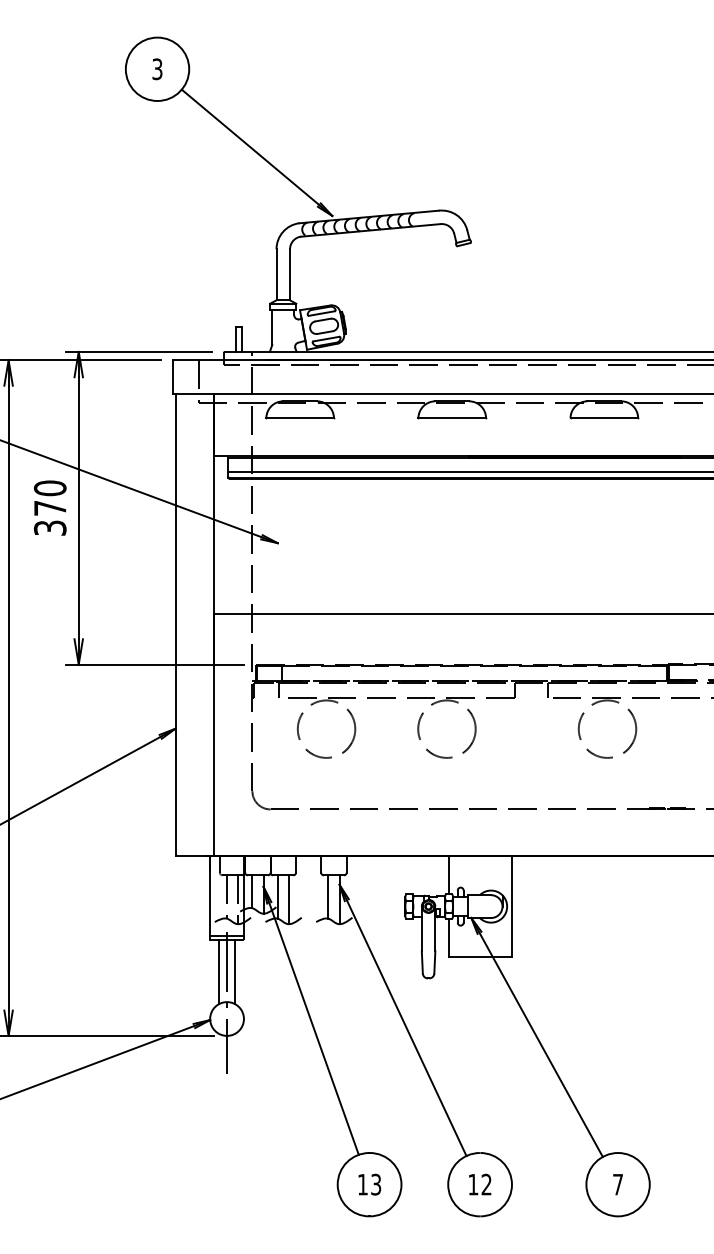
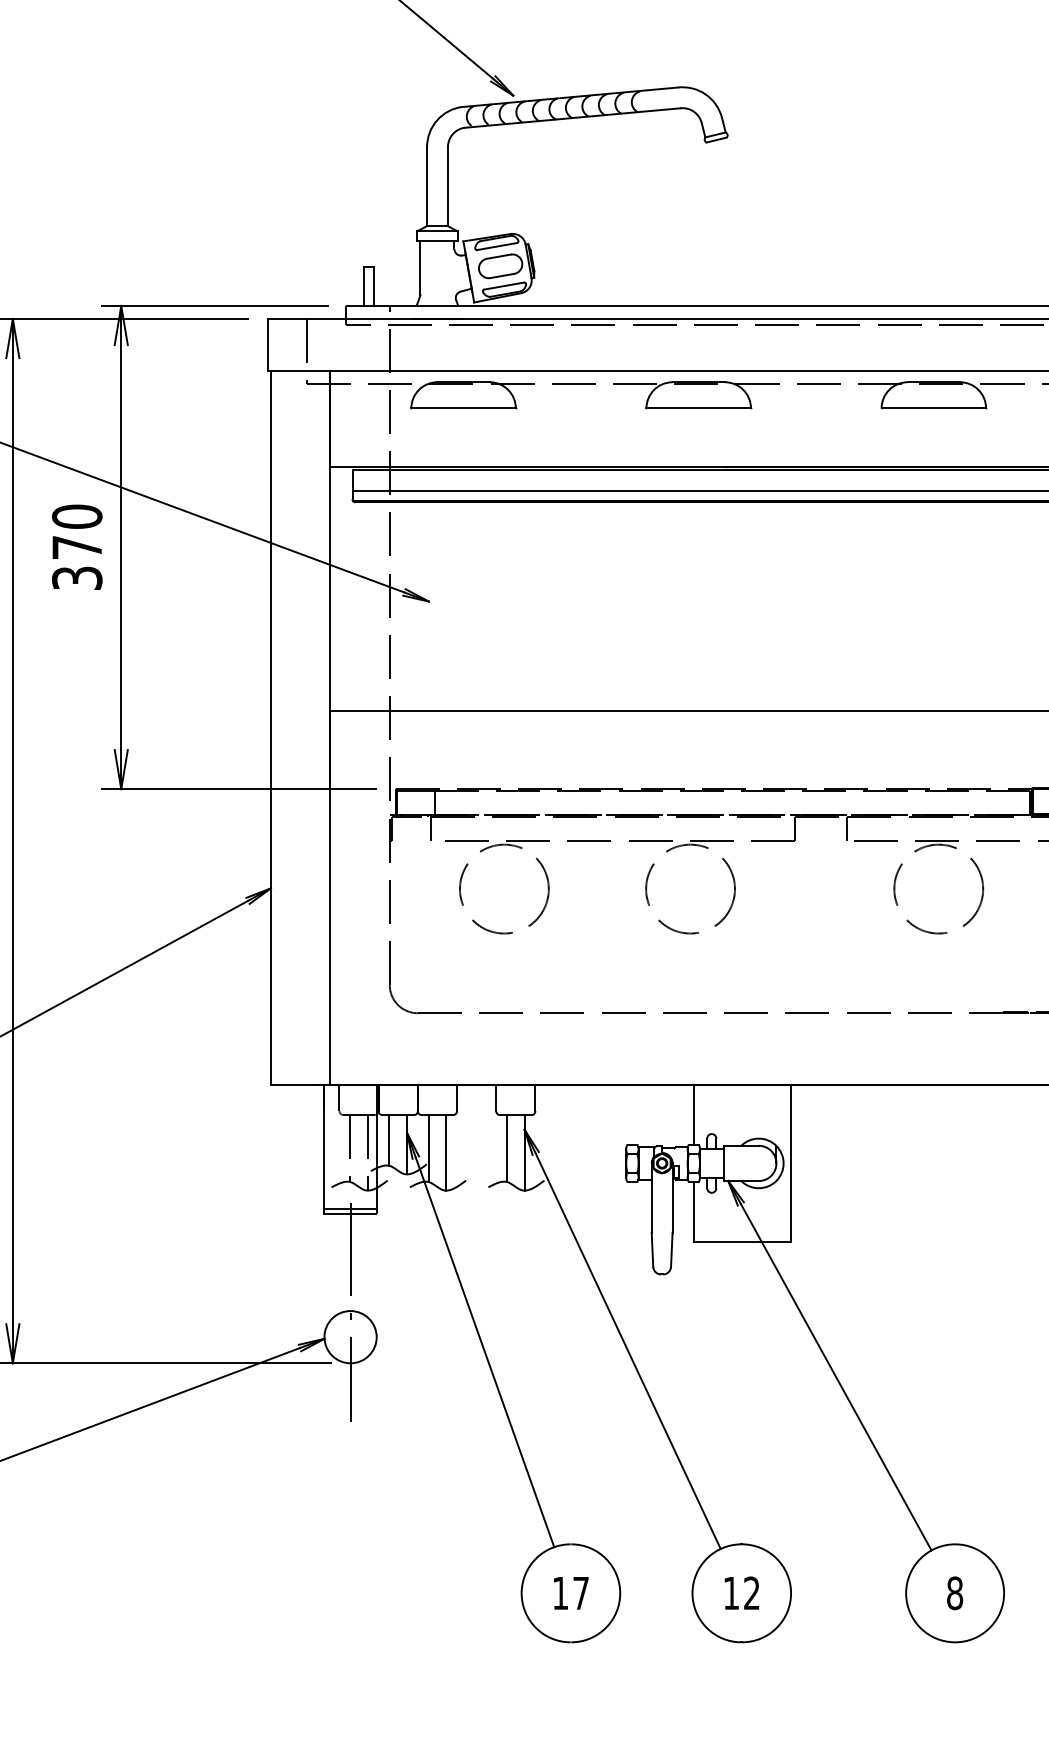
line: (219, 971) -> (338, 1263), removed
line: (235, 971) -> (363, 1263), removed
text: (376, 1184) -> (581, 1593), 13 -> 17
text: (618, 1184) -> (955, 1593), 7 -> 8

